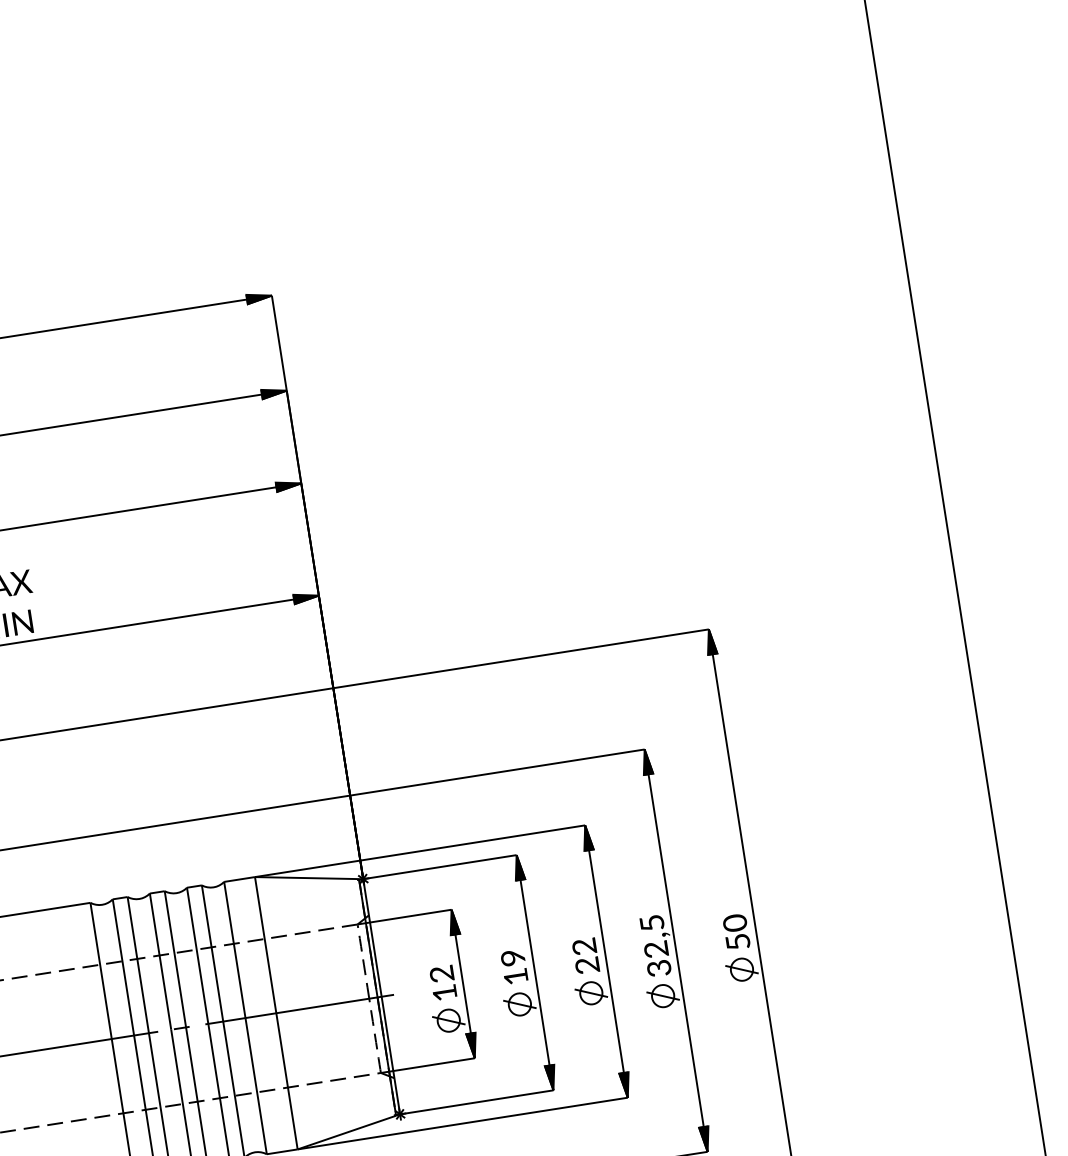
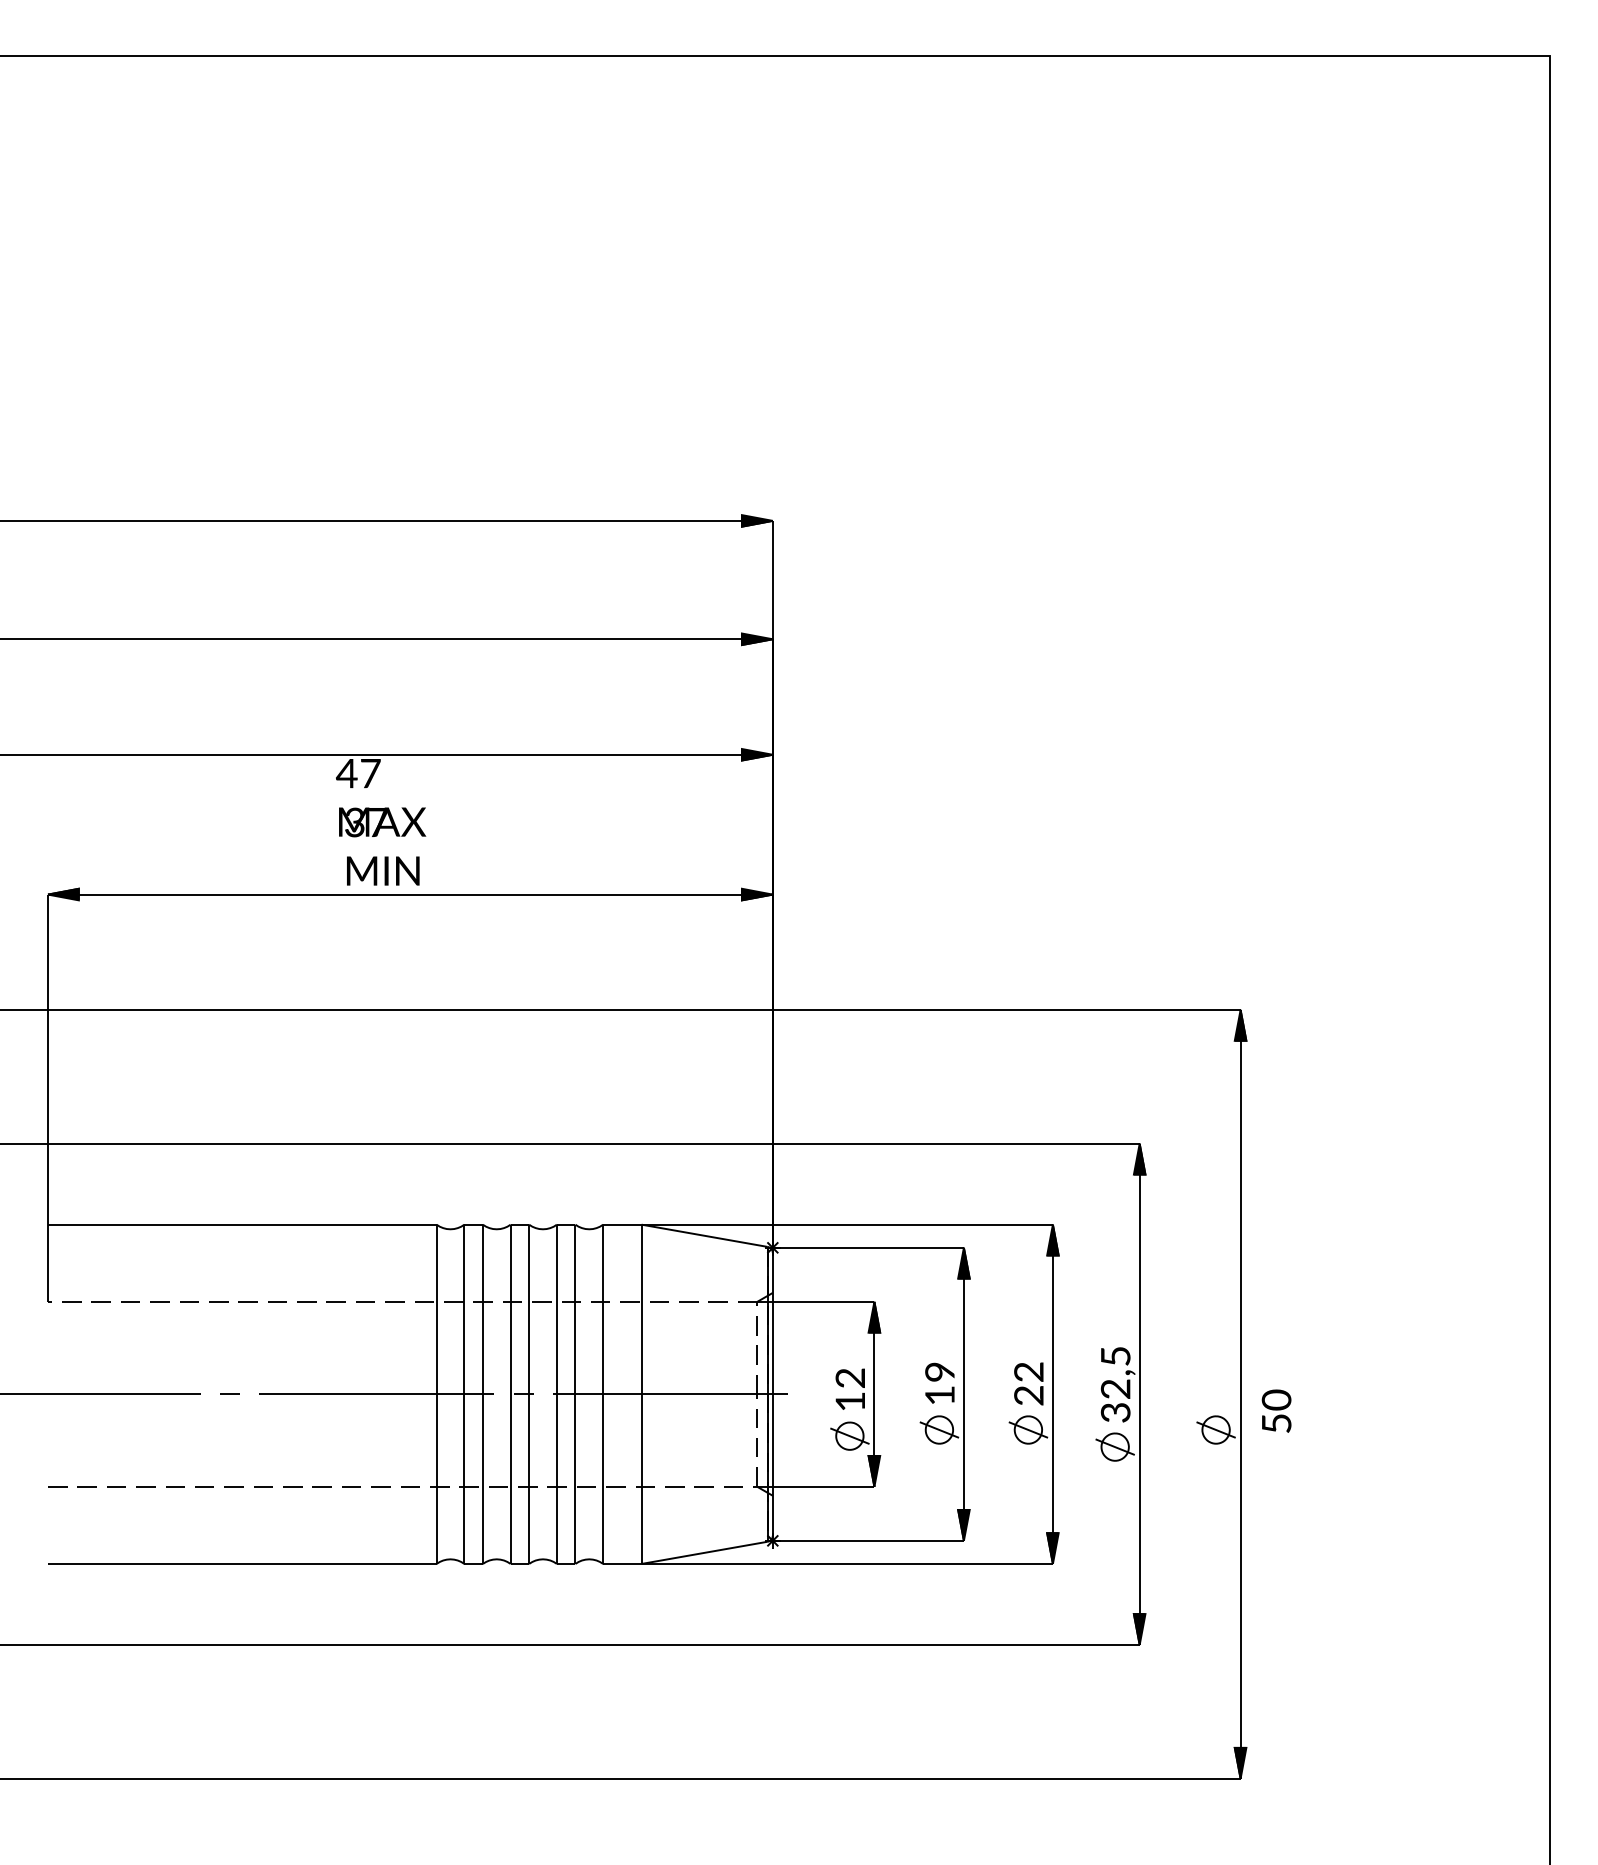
text: (736, 931) -> (1276, 1410), moved

